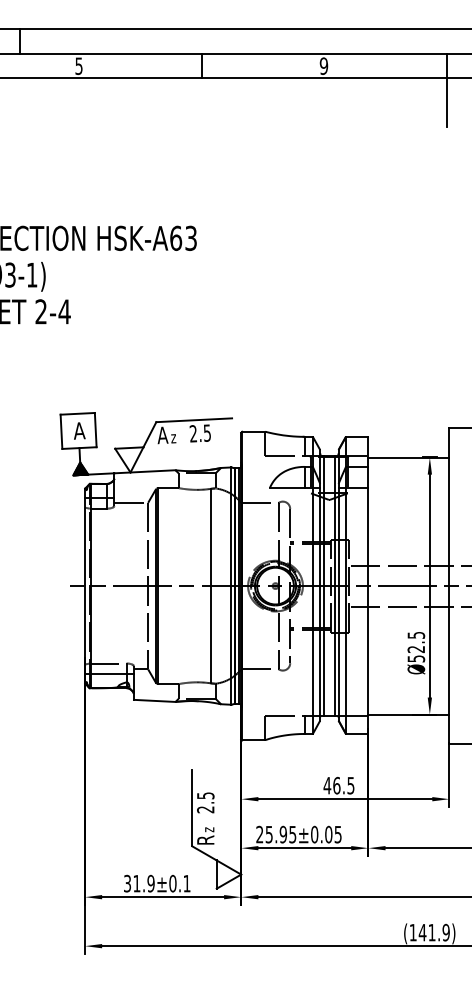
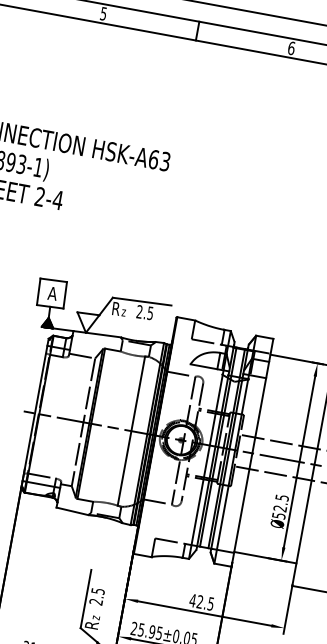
text: (323, 65) -> (291, 47), 9 -> 6
text: (162, 435) -> (115, 308), A -> R
text: (336, 785) -> (199, 601), 46.5 -> 42.5

